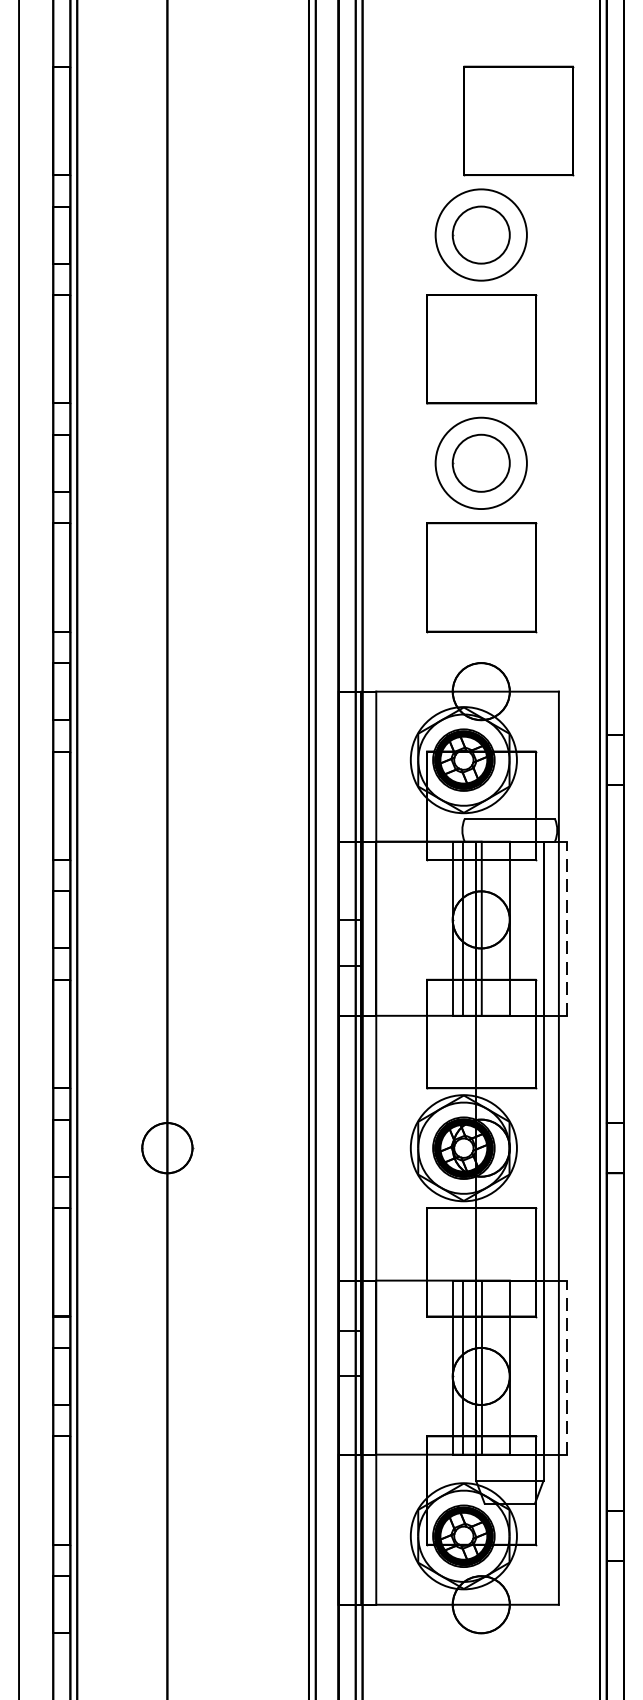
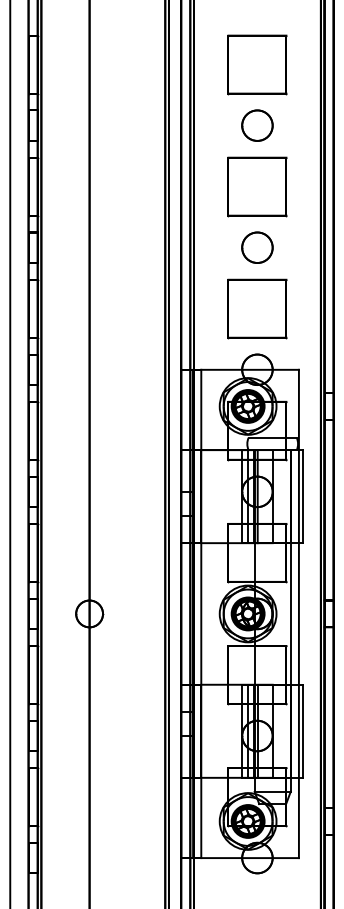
part: (518, 120) -> (257, 64), moved
circle: (481, 234) -> (257, 125), size x0.62
circle: (481, 462) -> (257, 247), size x0.62
line: (567, 928) -> (303, 496), dashed -> solid
line: (567, 1368) -> (303, 731), dashed -> solid

